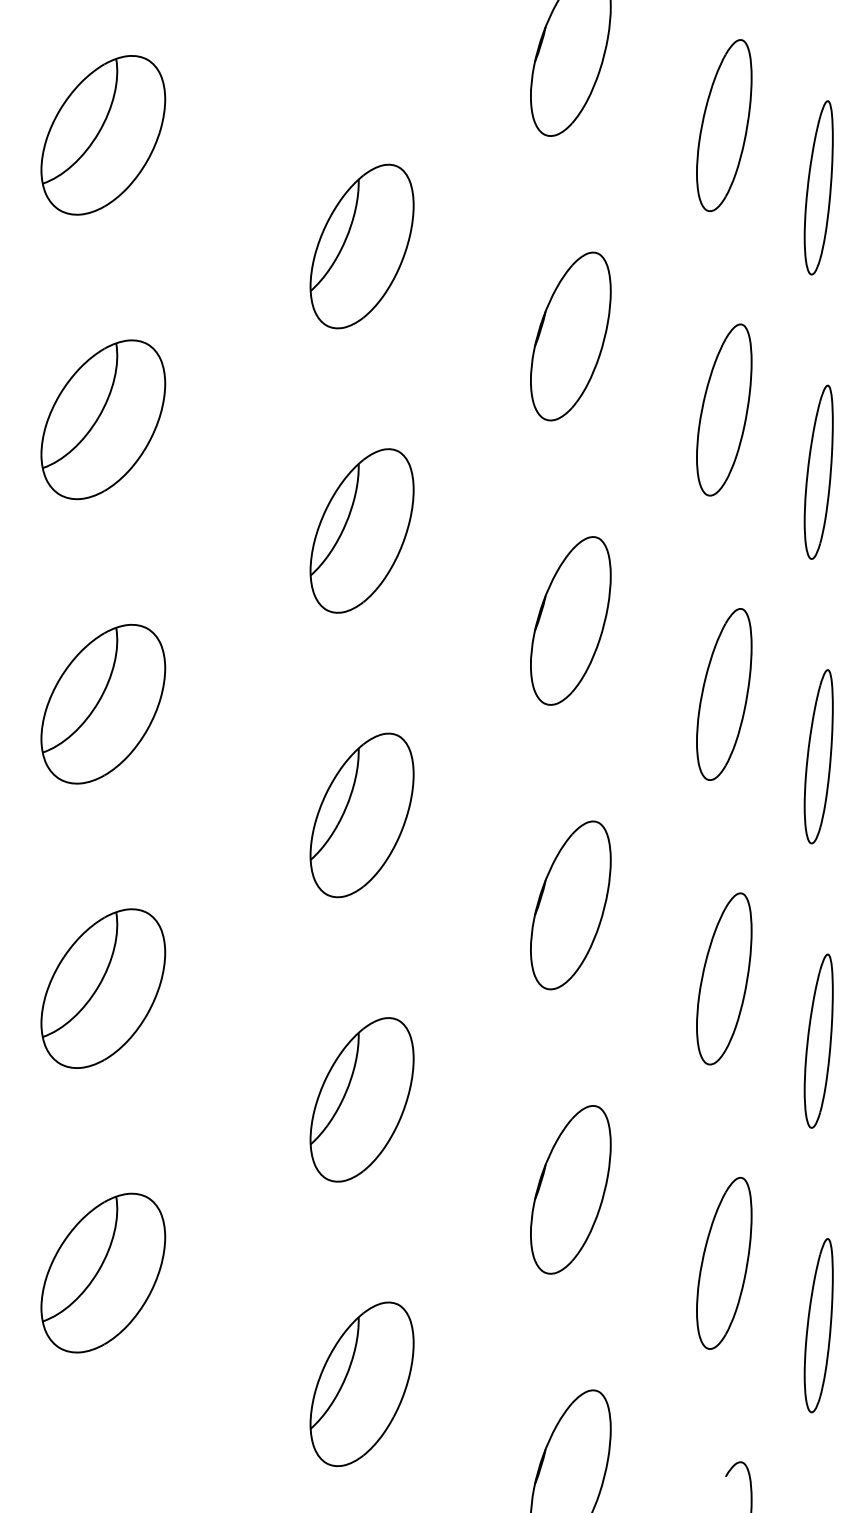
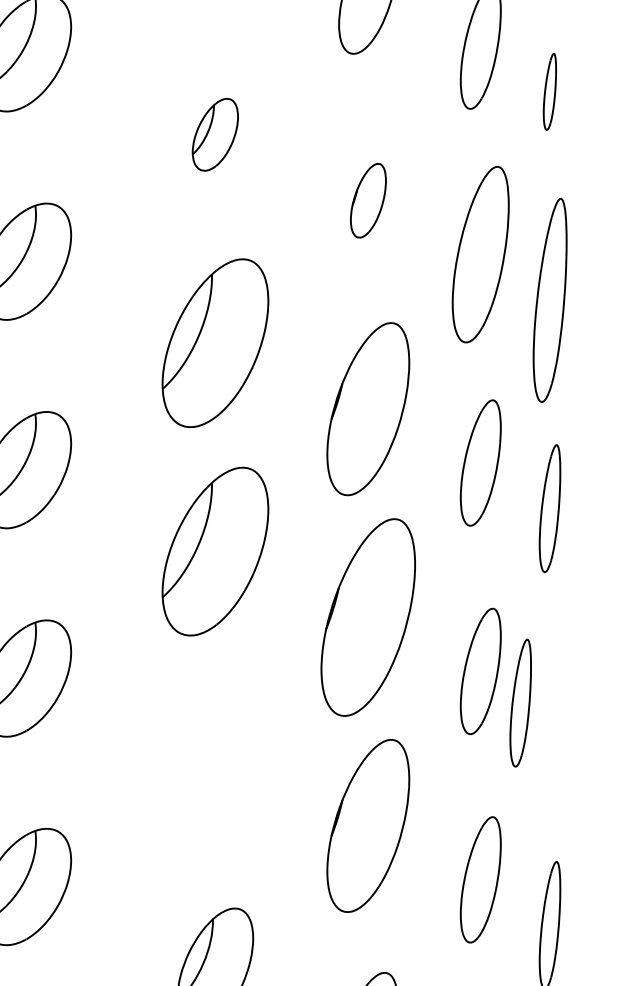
part: (818, 187) -> (549, 91), size x0.6
part: (361, 246) -> (214, 134), size x0.6
part: (570, 336) -> (368, 200), size x0.6
part: (724, 409) -> (480, 254), size x1.4
part: (818, 471) -> (549, 299), size x1.6
part: (361, 530) -> (214, 342), size x1.4
part: (570, 620) -> (368, 408), size x1.4
part: (361, 815) -> (214, 551), size x1.4
part: (570, 905) -> (368, 617), size x1.6
part: (818, 1040) -> (520, 702), moved
part: (361, 1099) -> (214, 759), removed
part: (570, 1189) -> (368, 825), size x1.4

